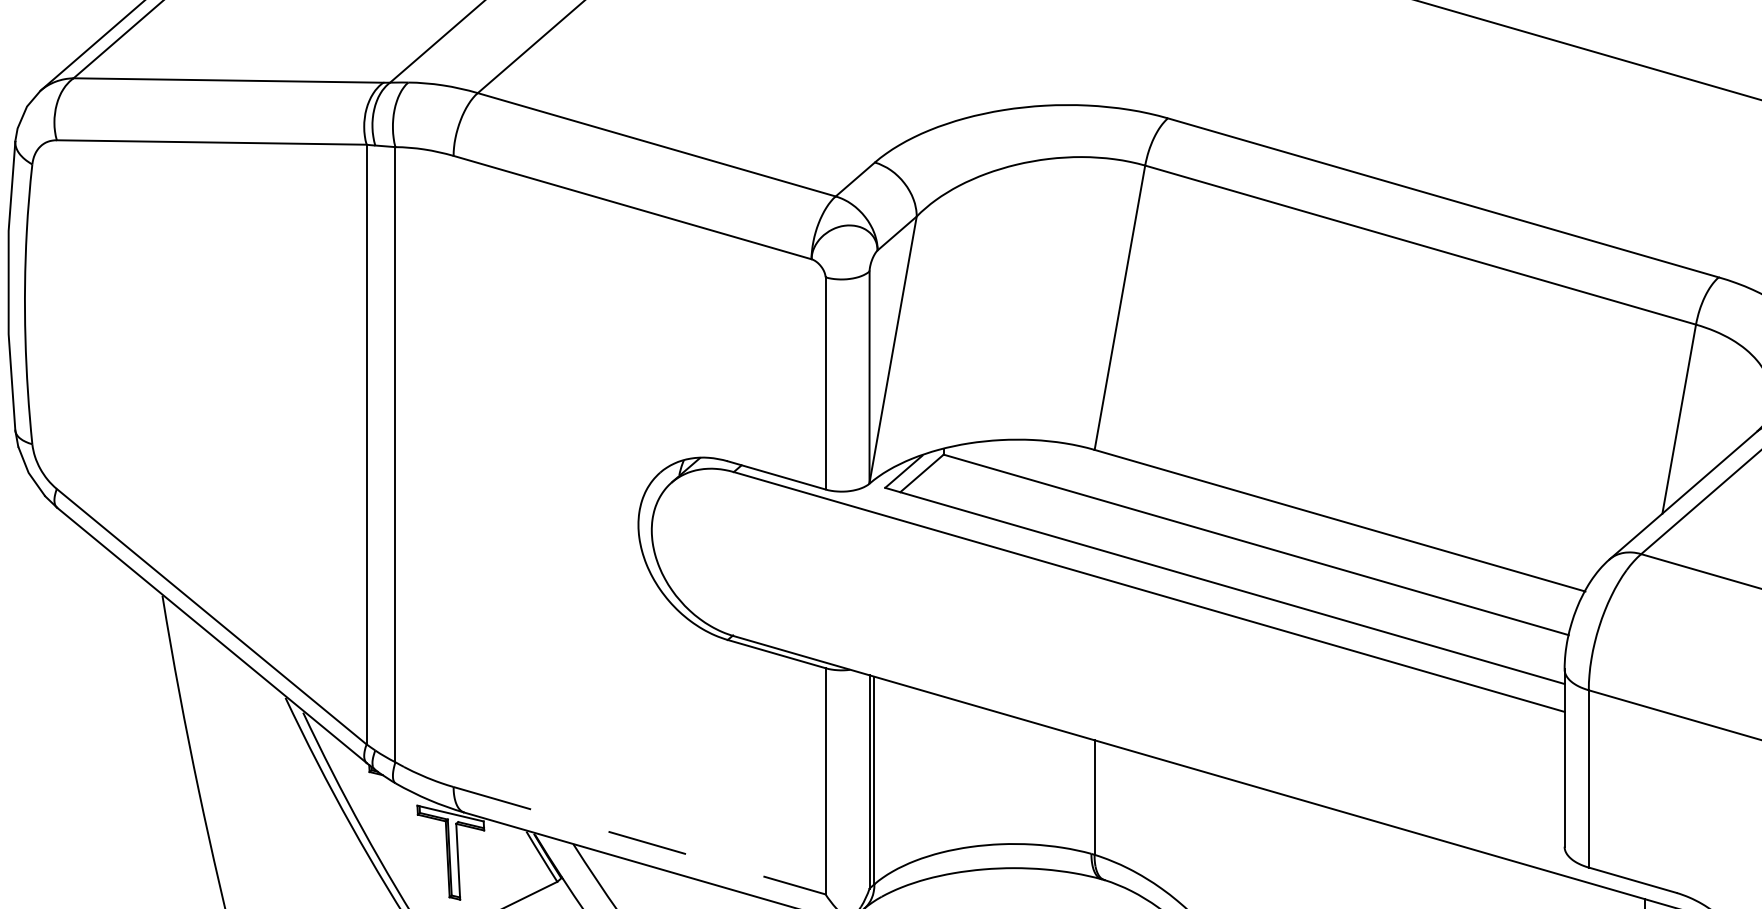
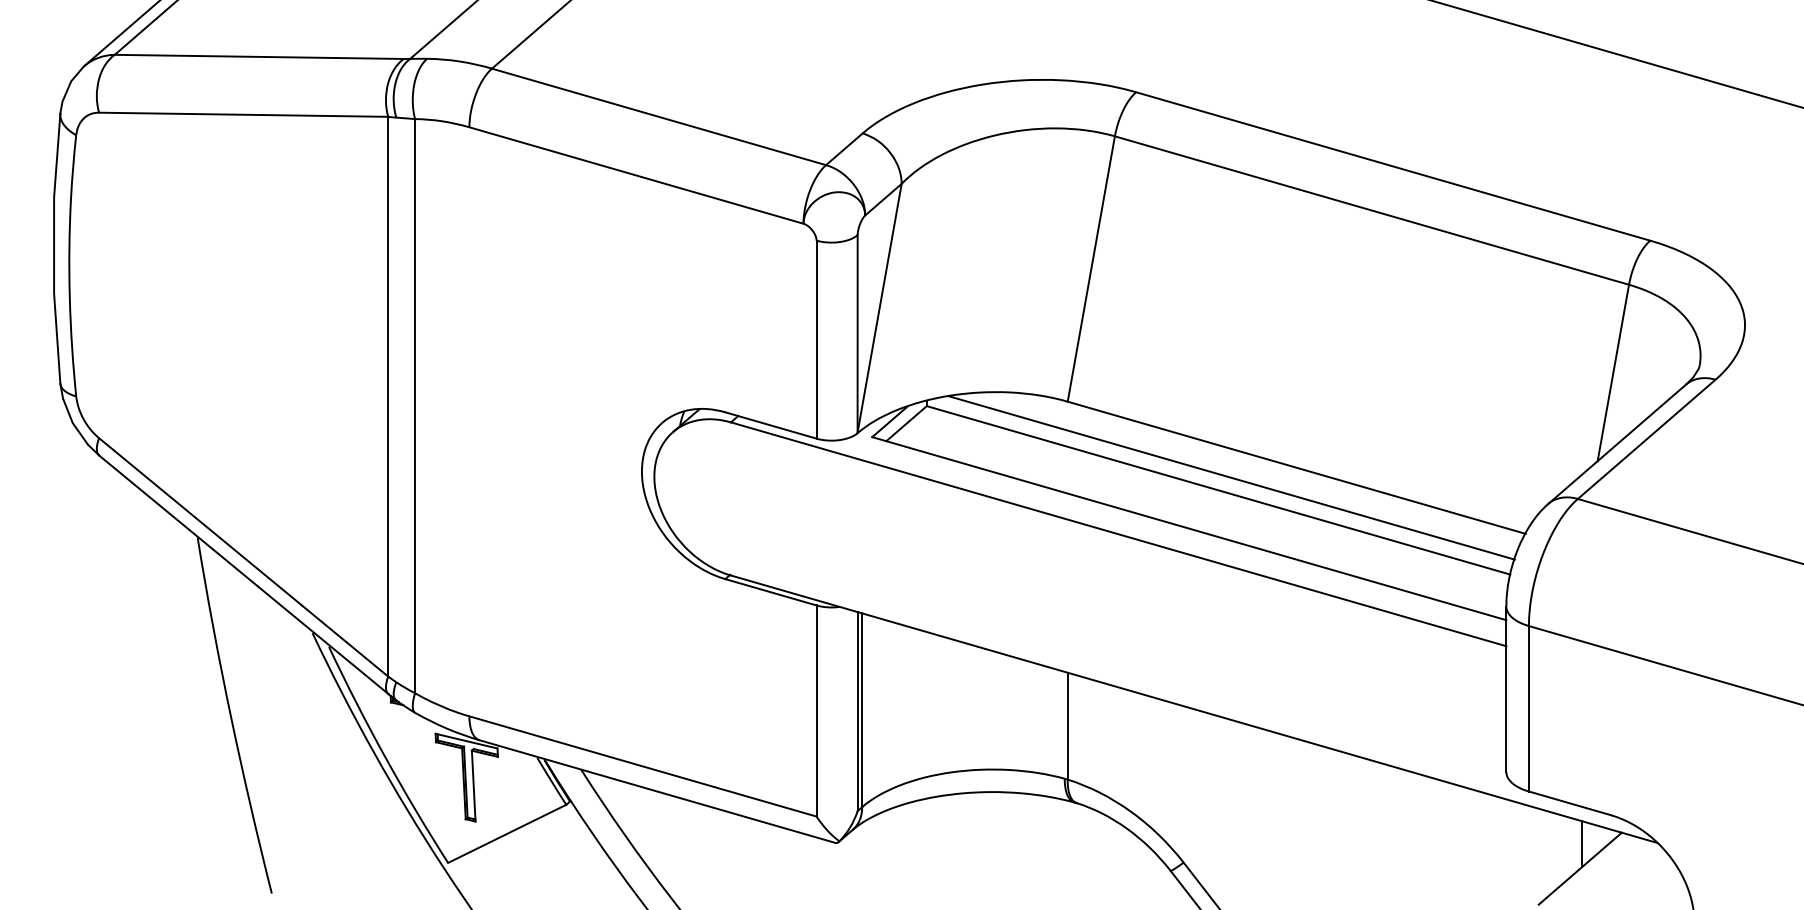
line: (1270, 531) -> (1231, 477), added
line: (640, 840) -> (643, 766), dashed -> solid

